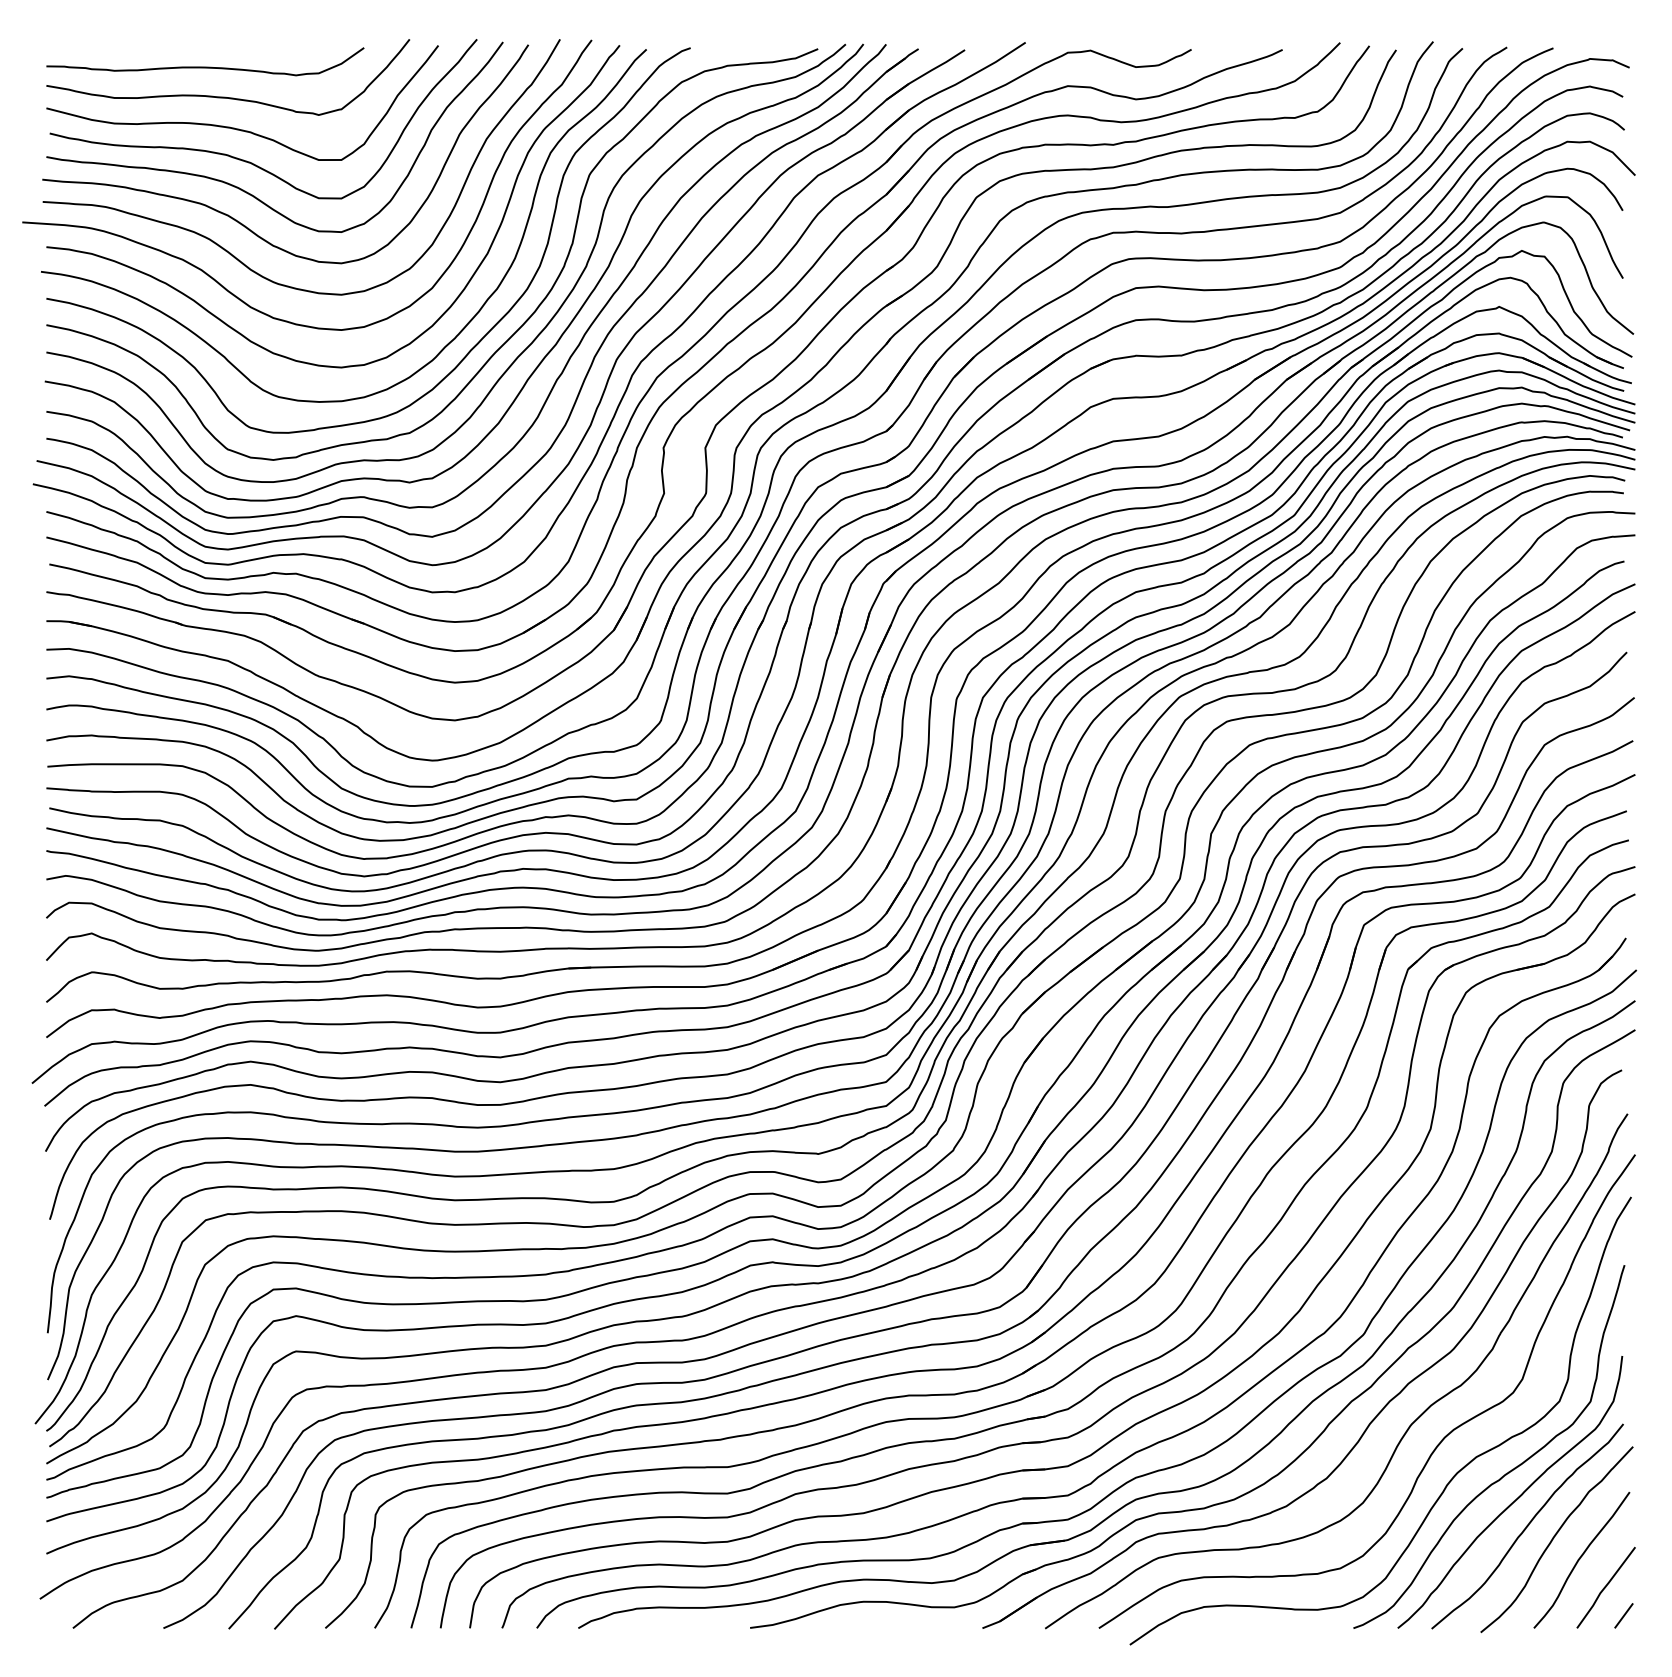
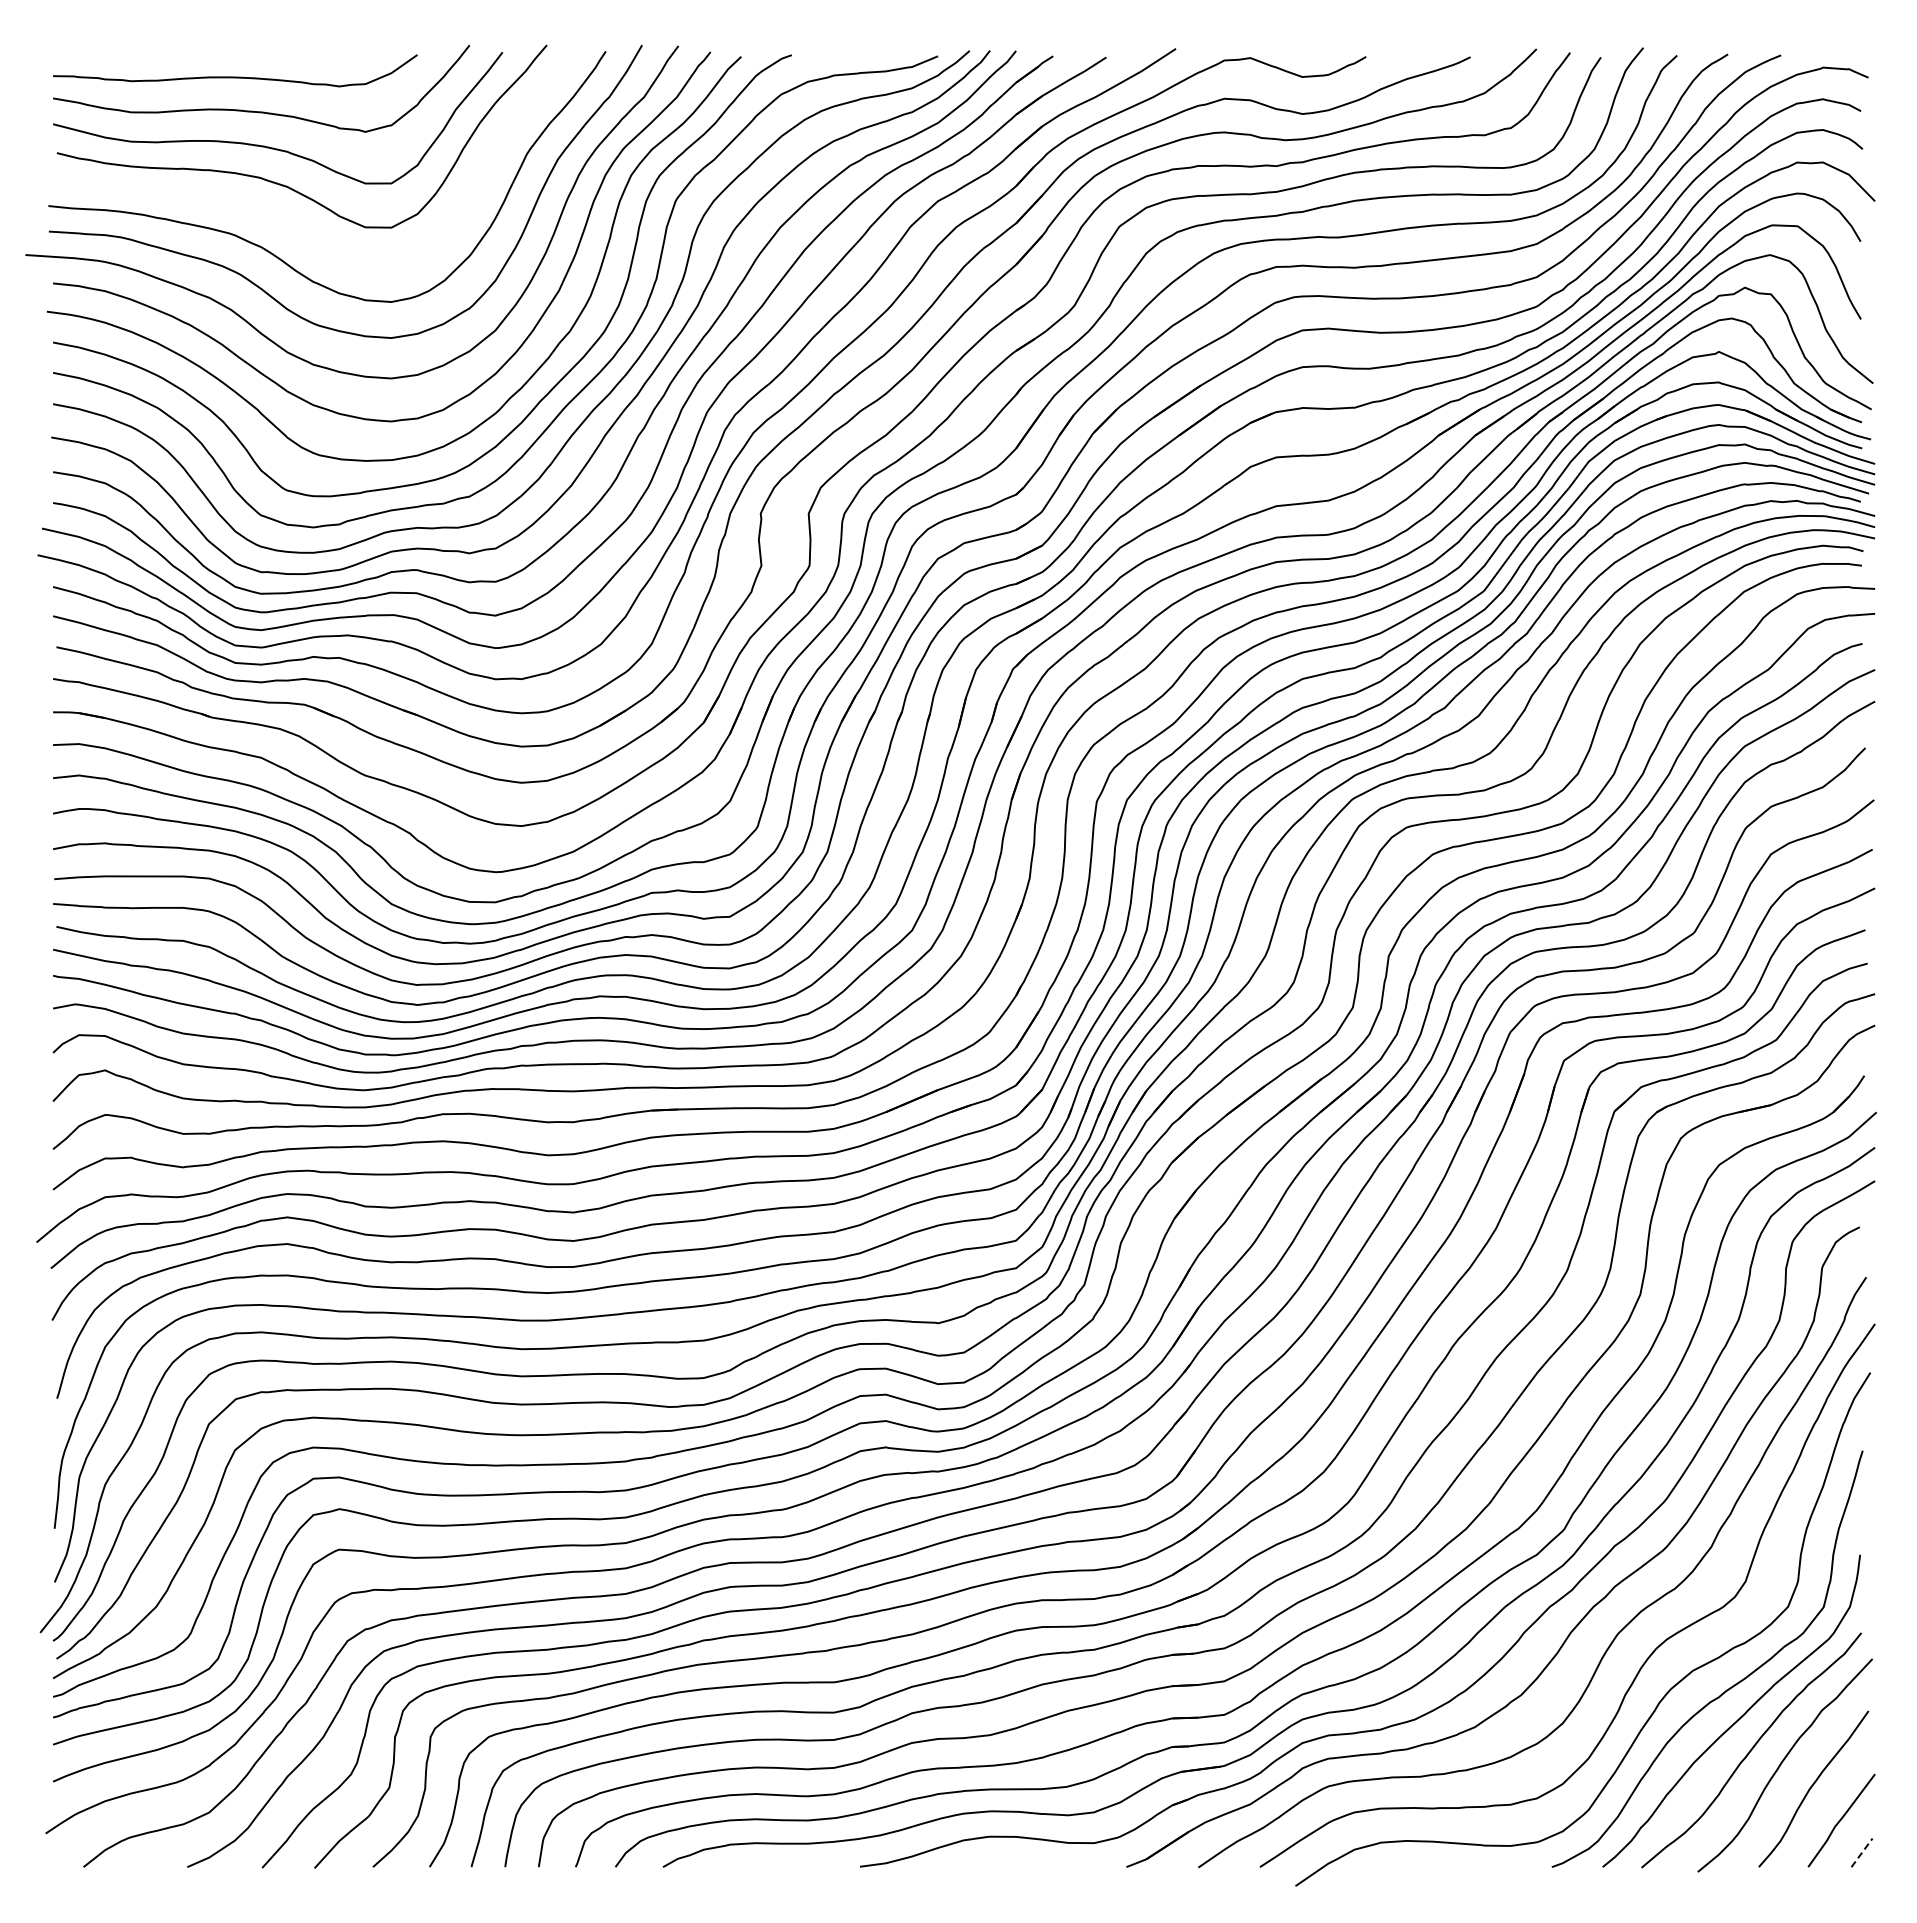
curve: (242, 188) -> (277, 216), removed
line: (1624, 1615) -> (1862, 1852), solid -> dashed

